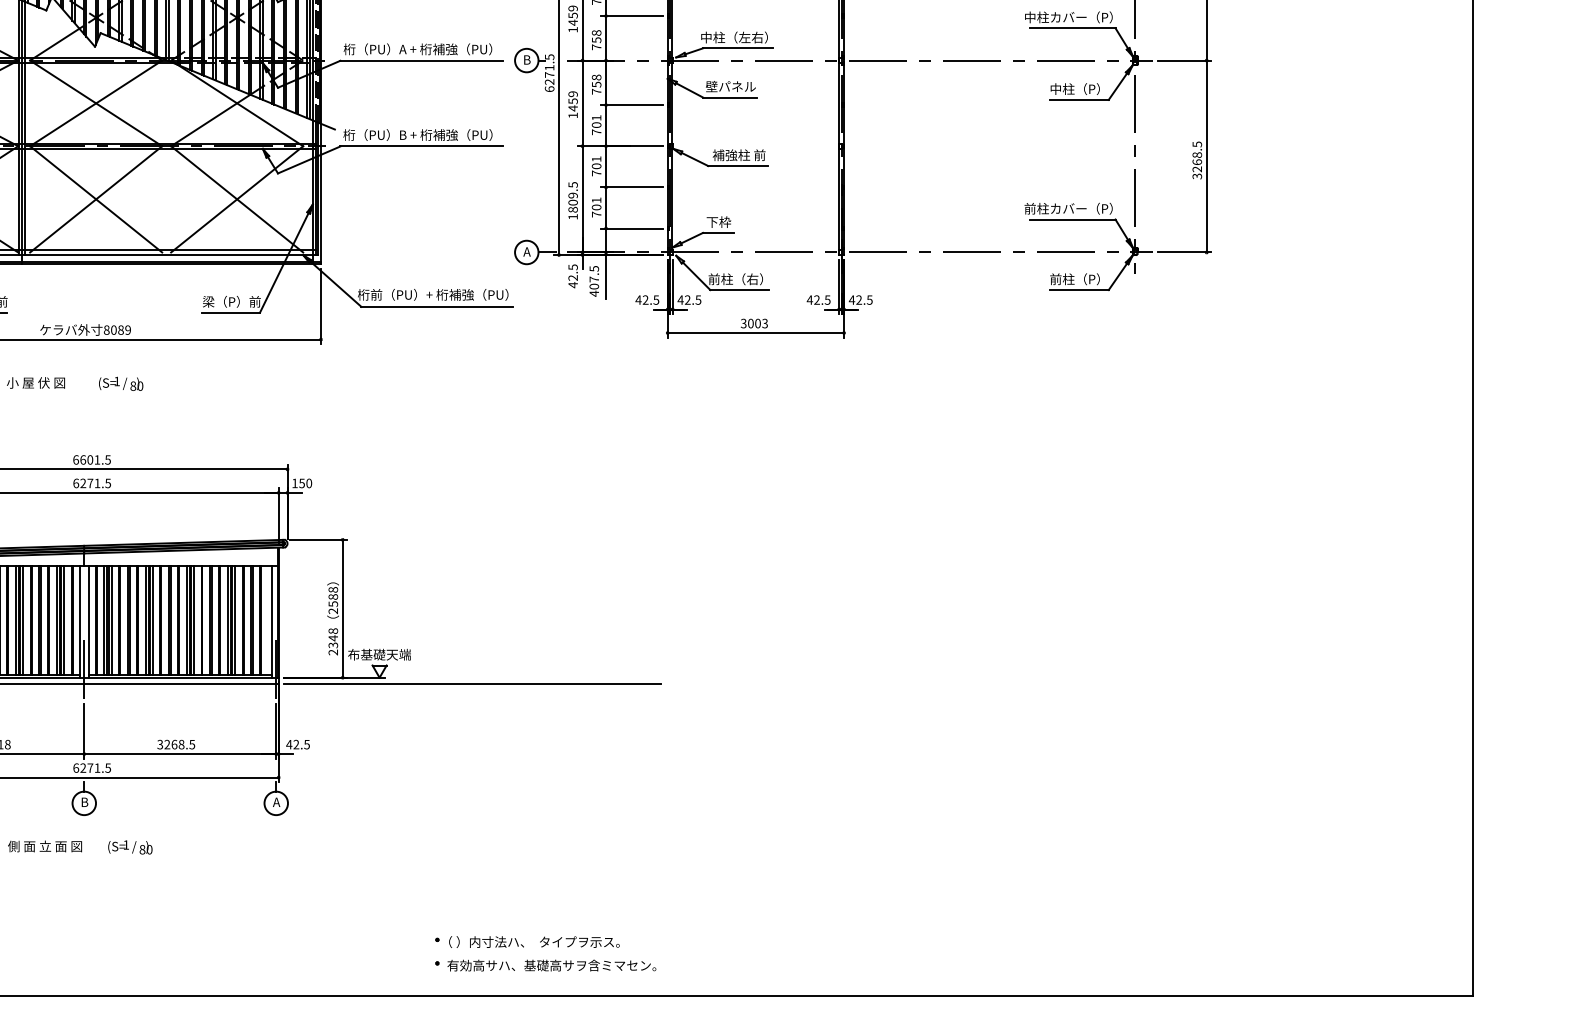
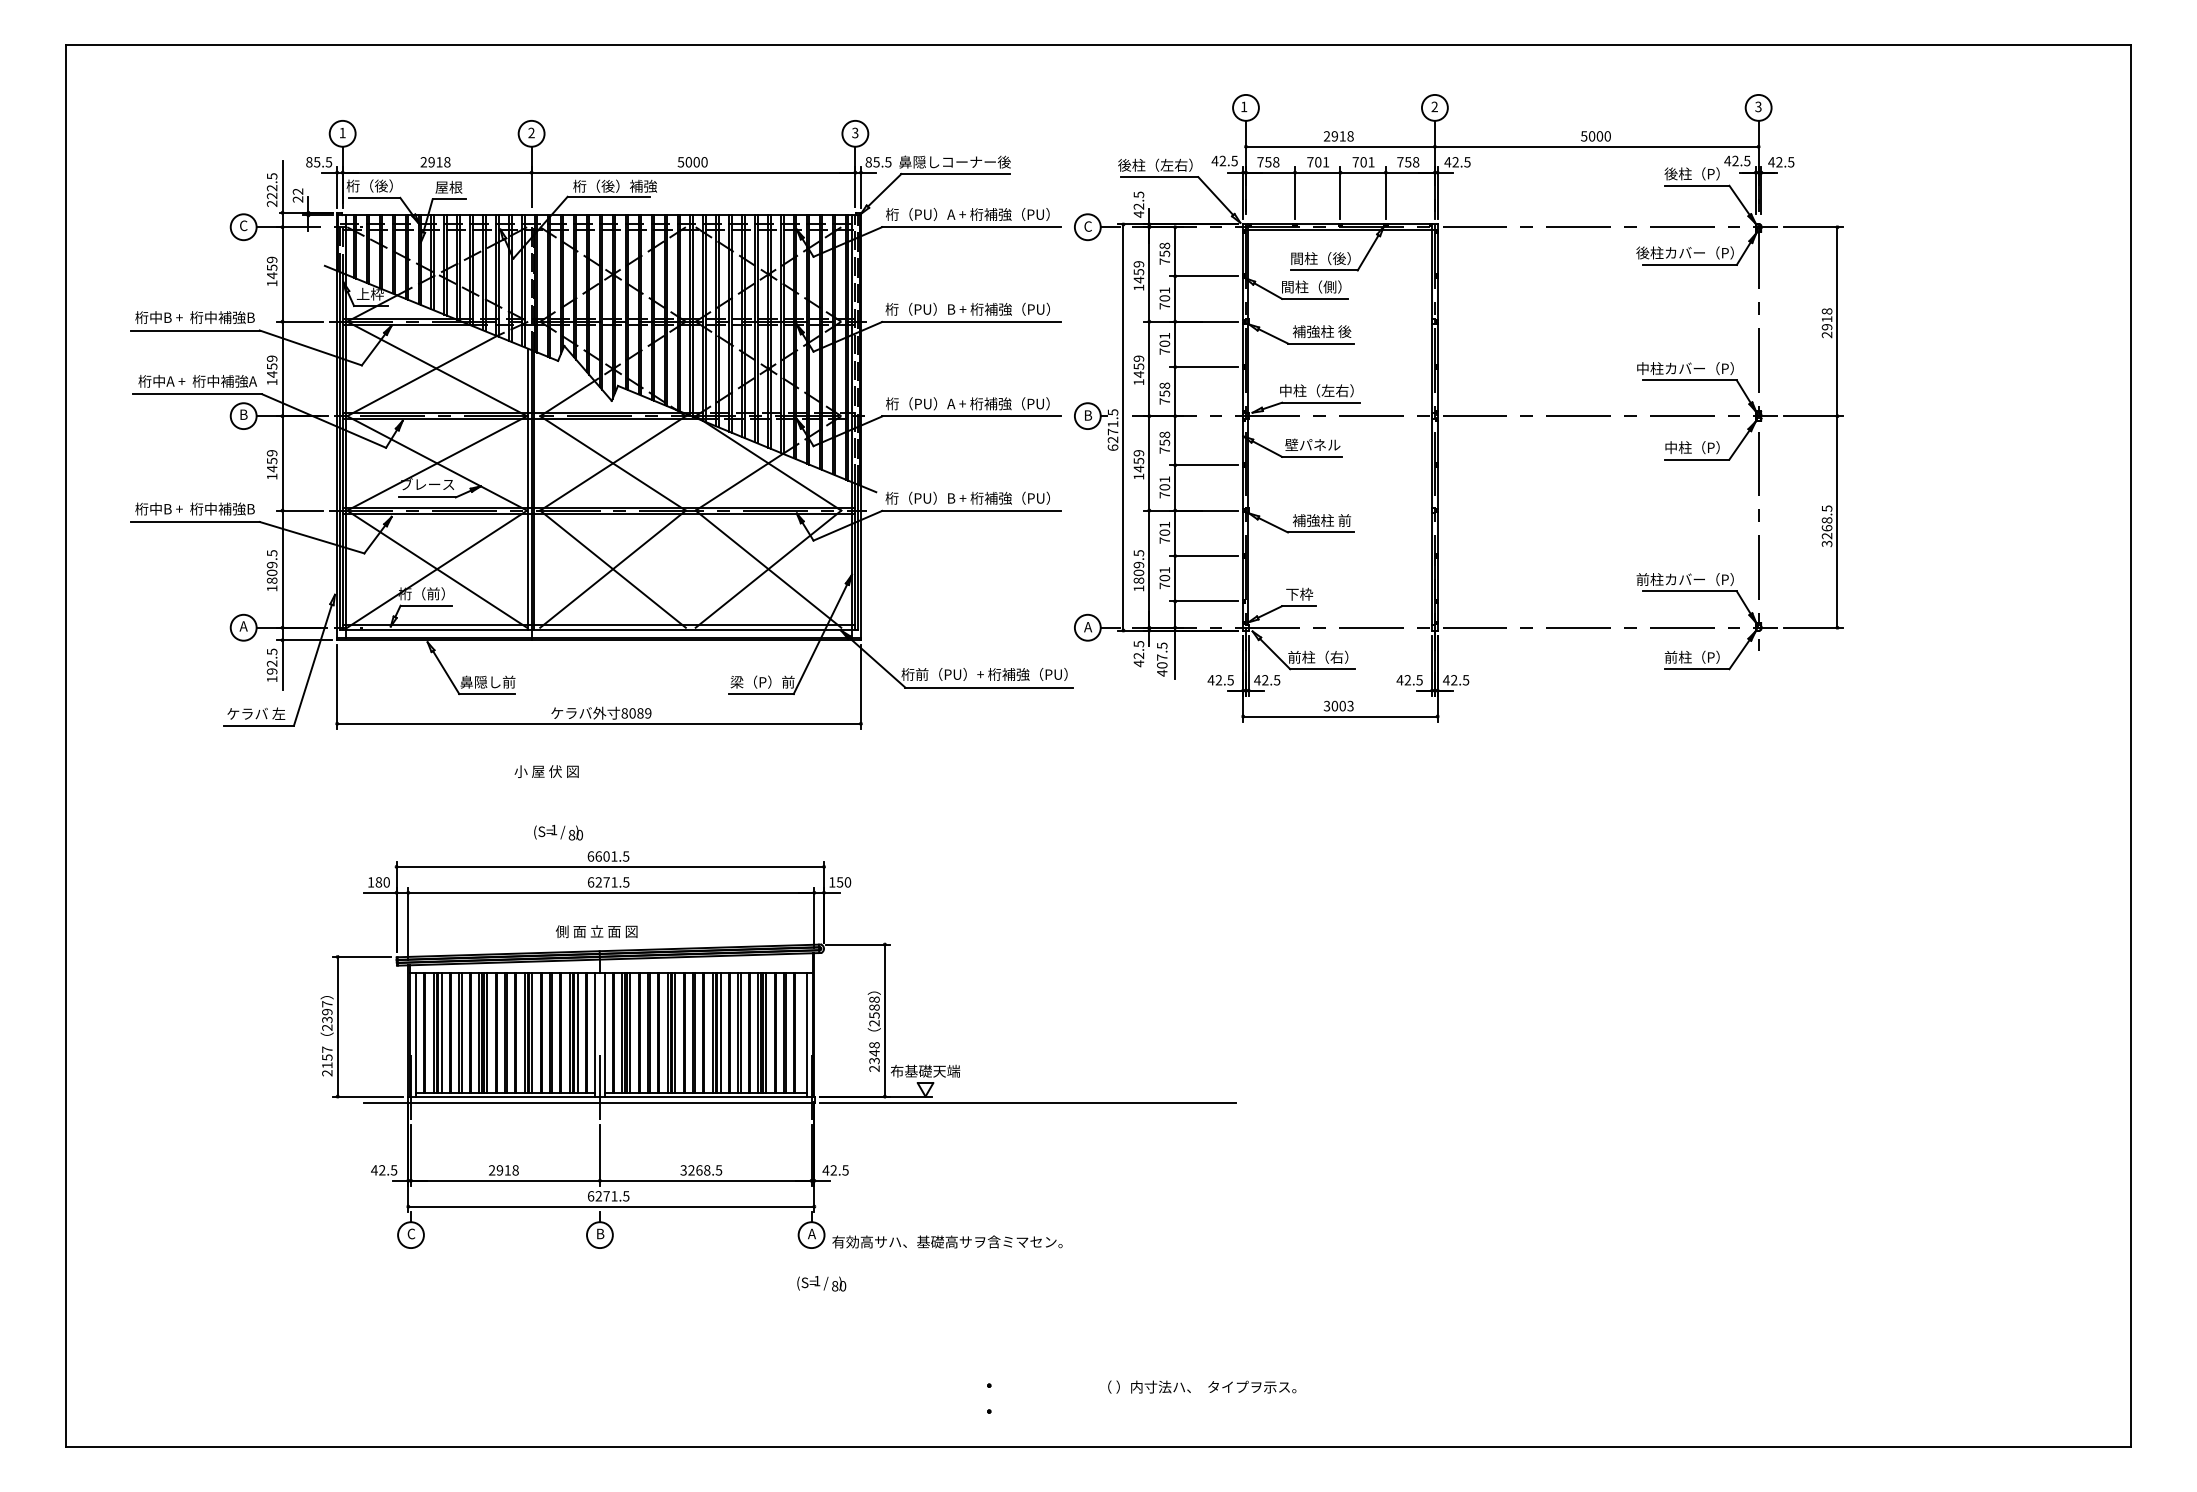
text: (121, 383) -> (558, 832), moved
text: (44, 846) -> (596, 931), moved
text: (130, 847) -> (821, 1283), moved
text: (534, 941) -> (1202, 1386), moved
text: (551, 965) -> (947, 1241), moved

